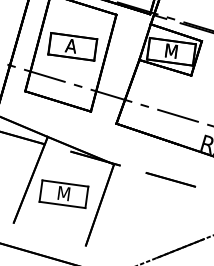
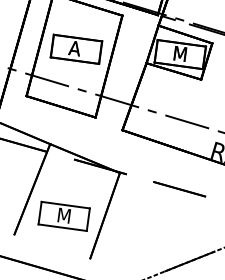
part: (63, 193) -> (63, 215), moved

